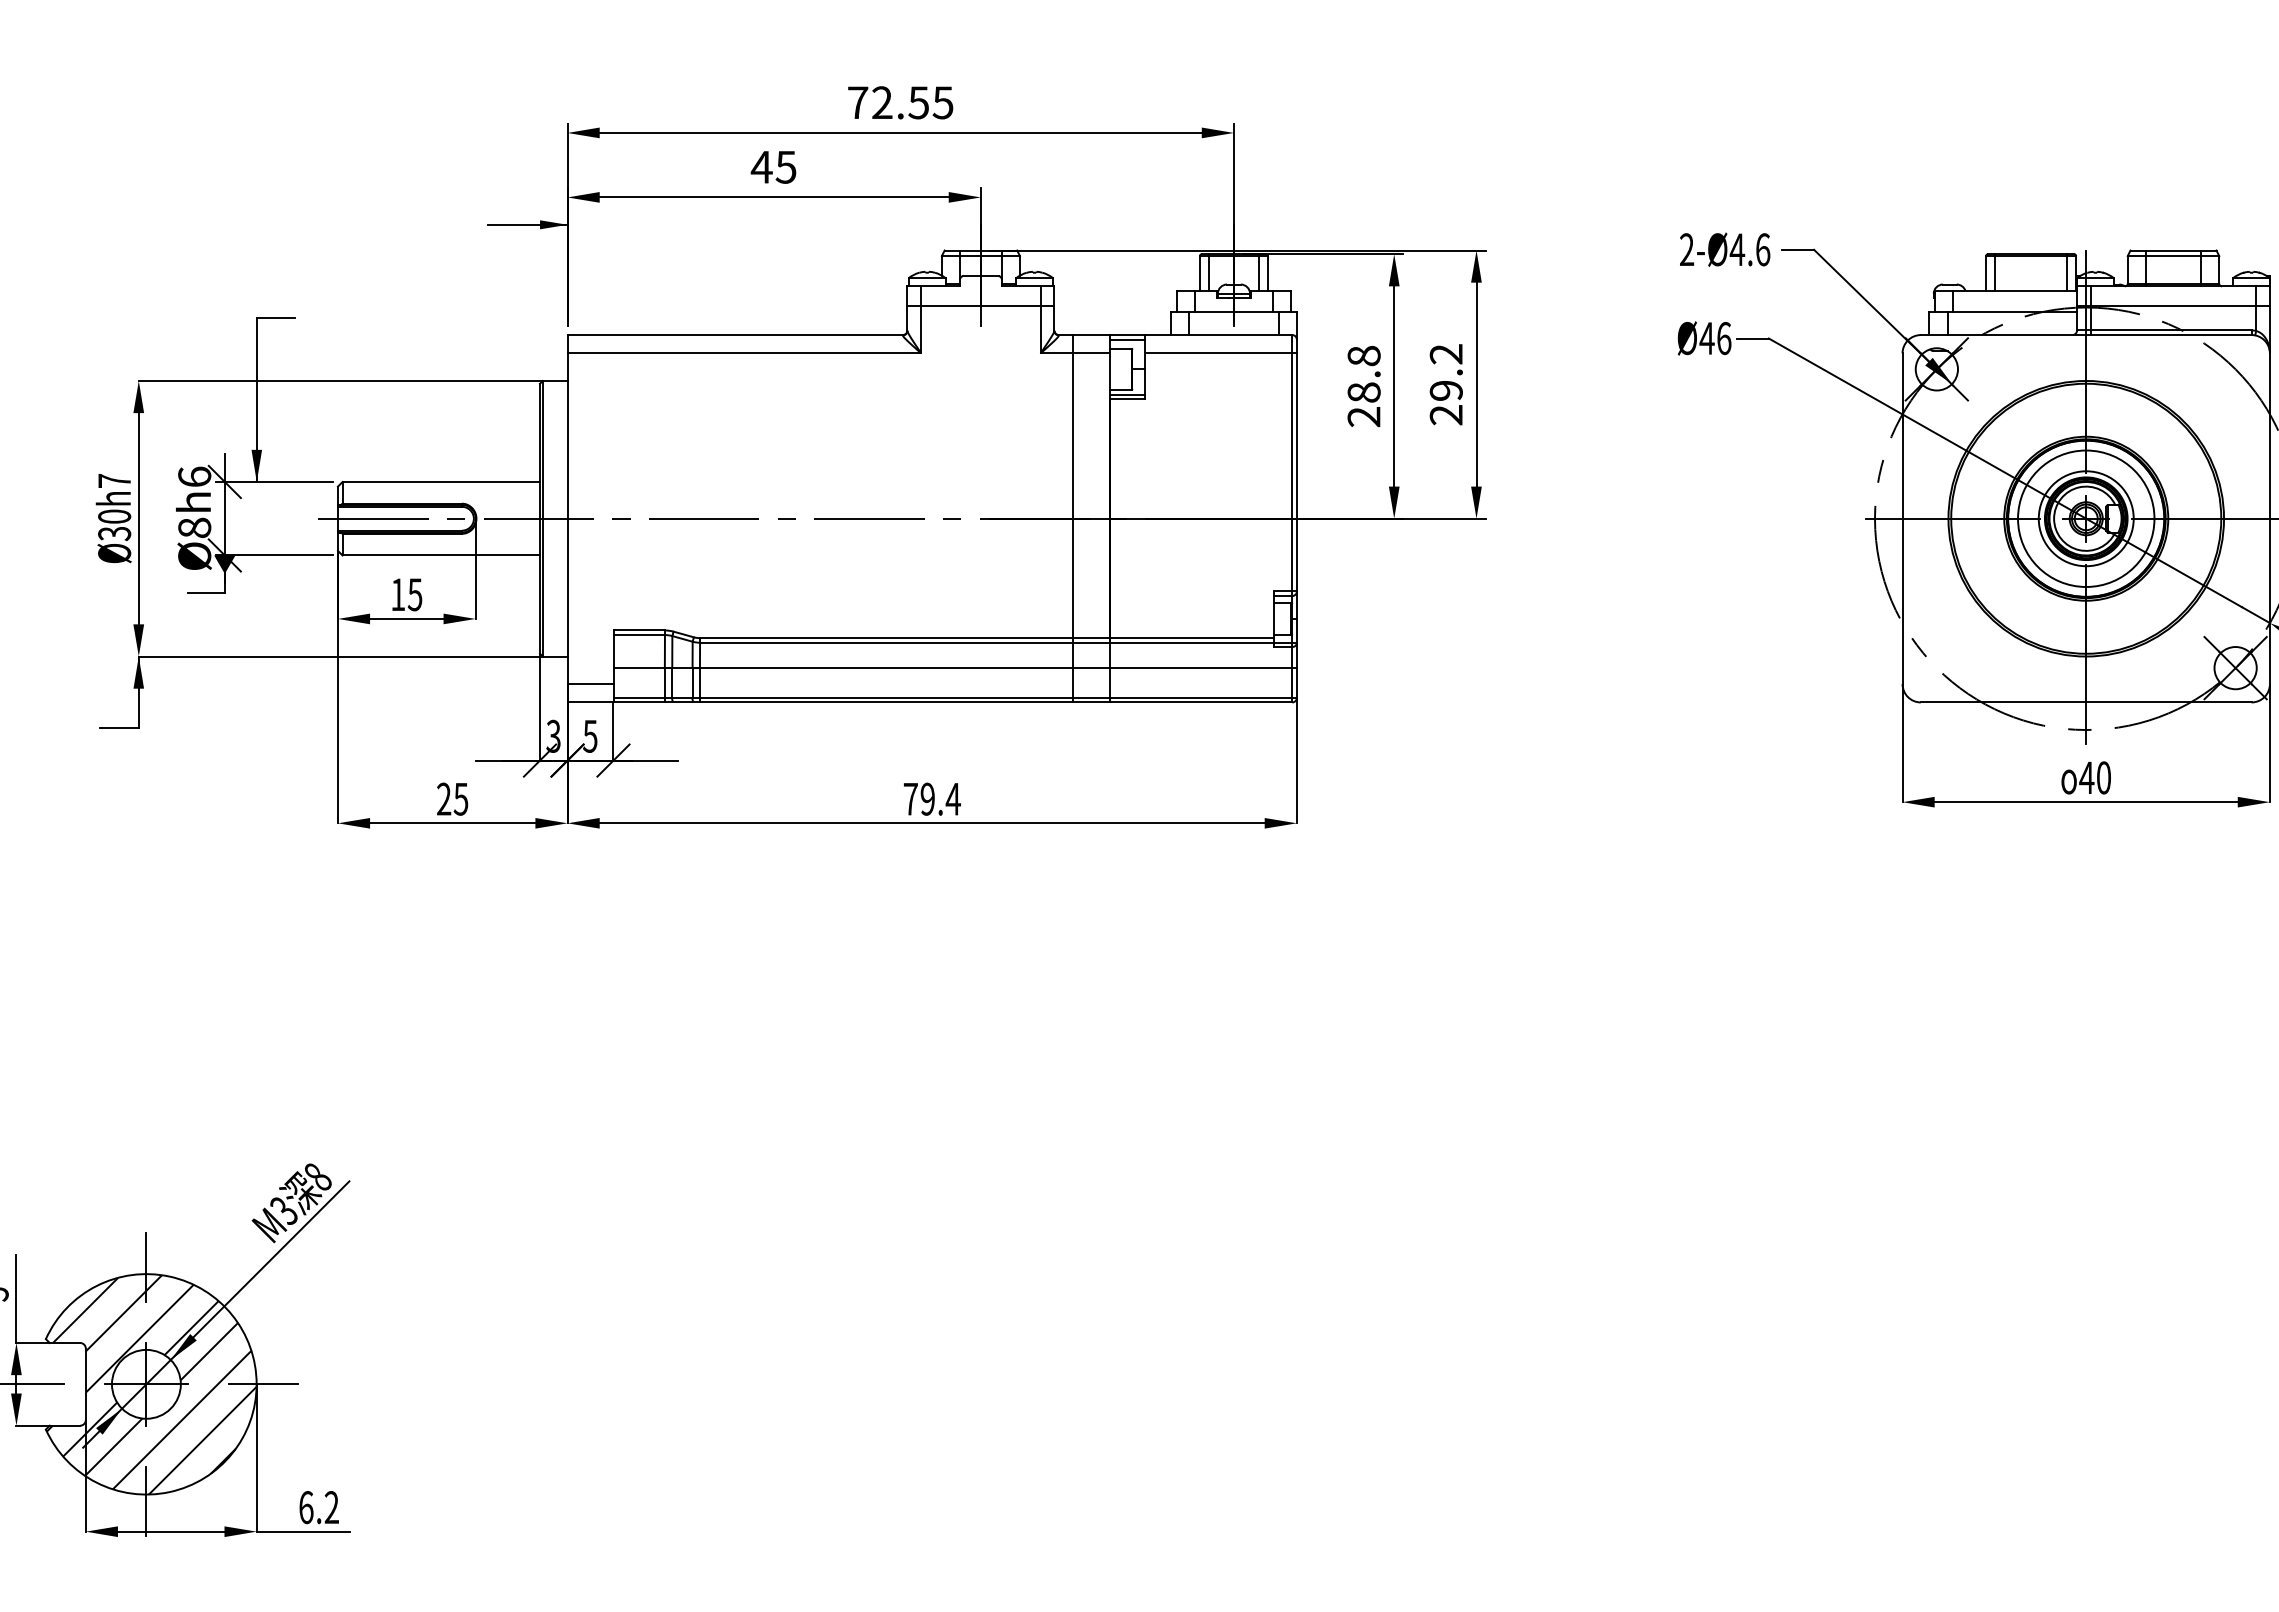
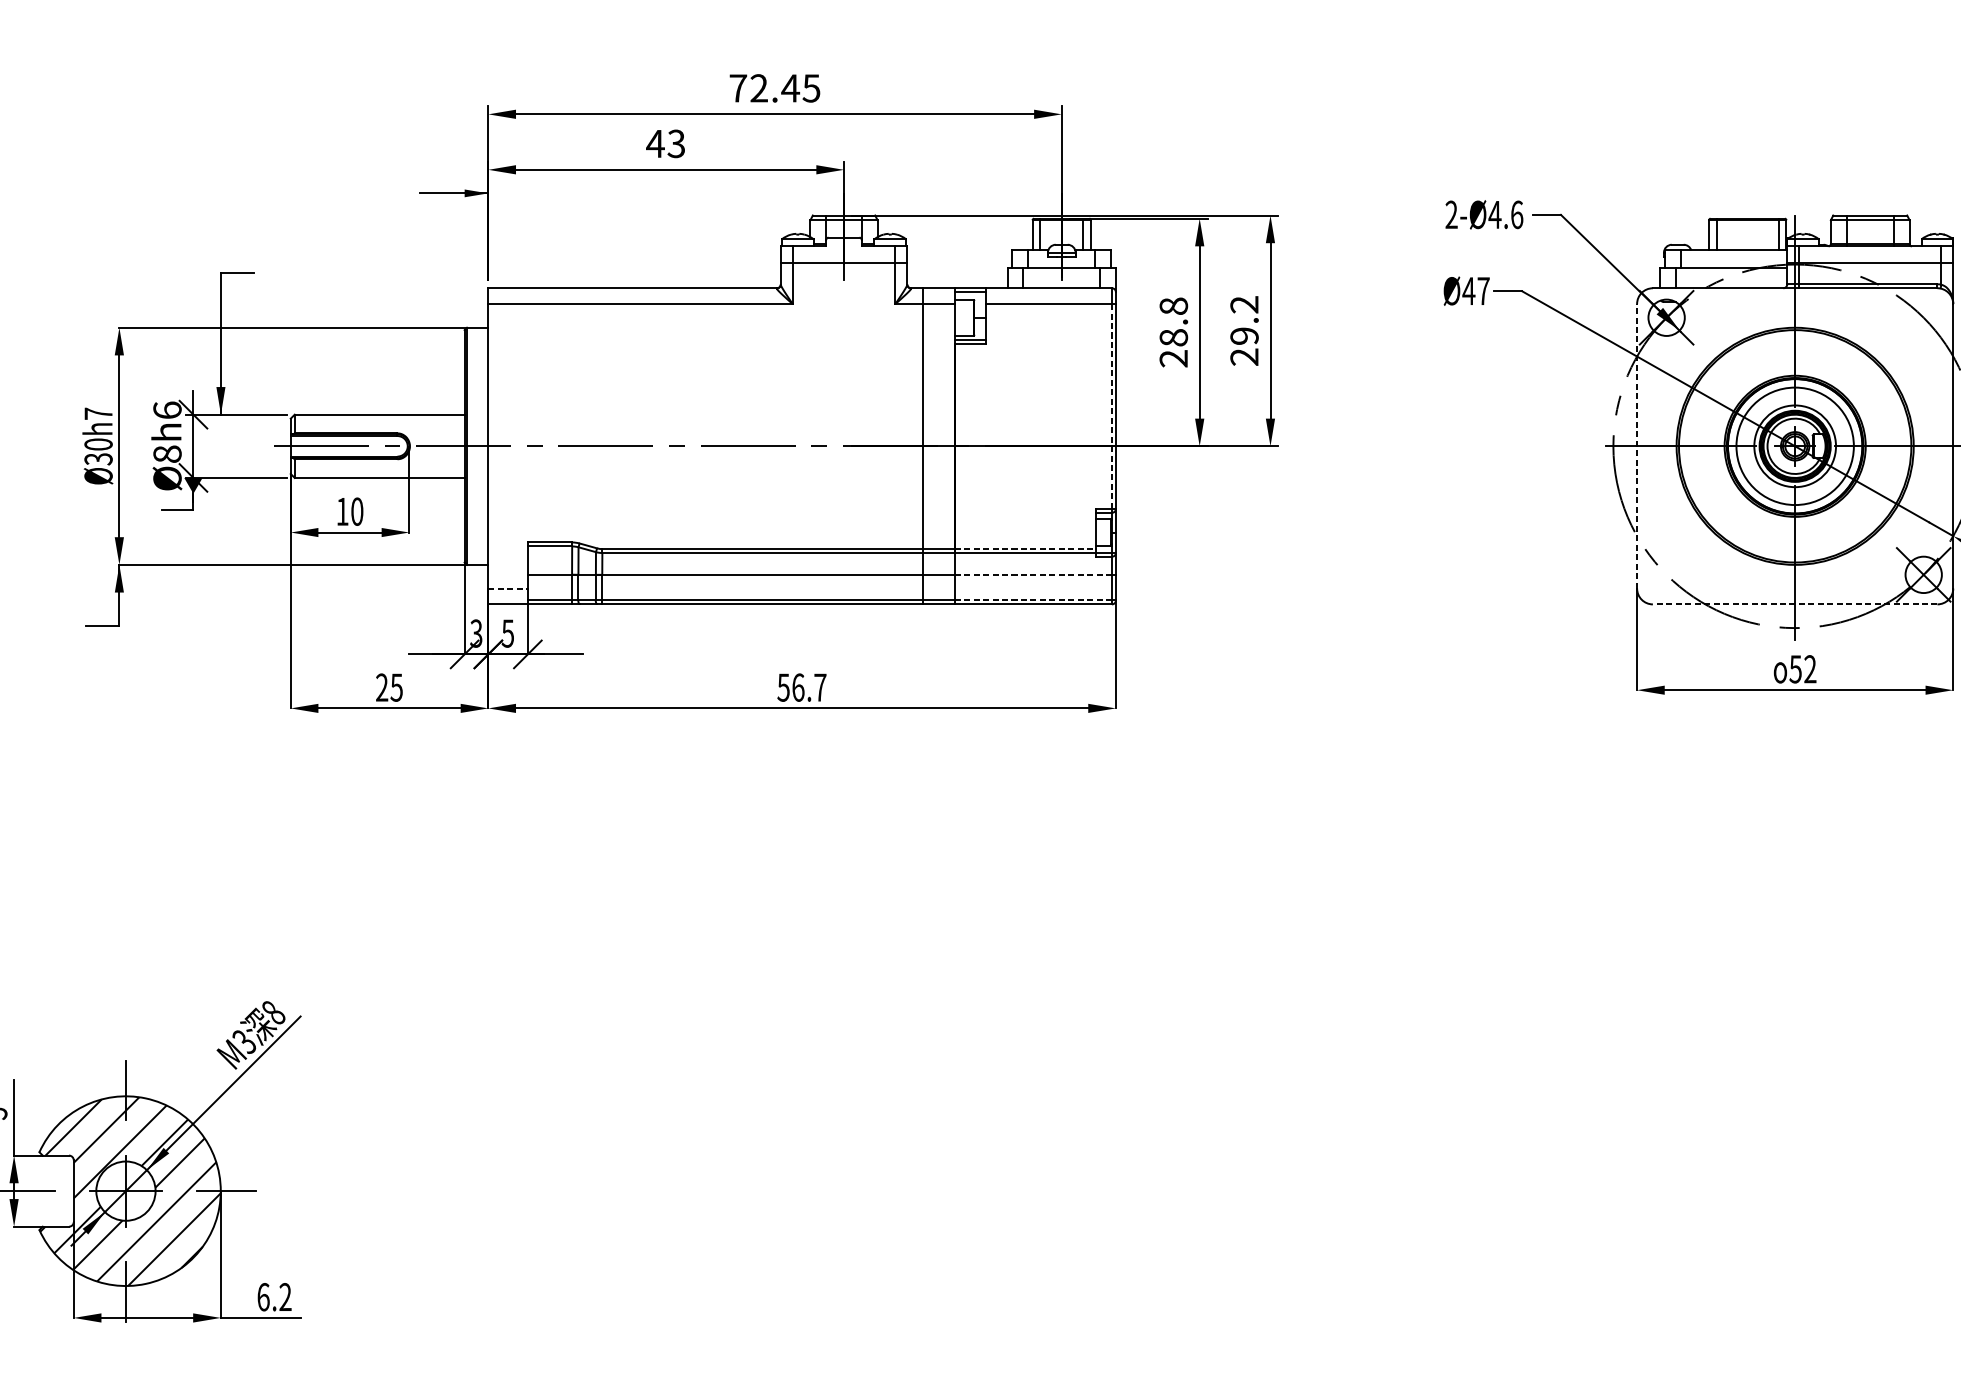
text: (918, 102) -> (790, 88), 72.55 -> 72.45
text: (786, 166) -> (676, 143), 45 -> 43
text: (1724, 338) -> (1483, 291), Ø46 -> Ø47
line: (1292, 471) -> (1112, 405), solid -> dashed
line: (1902, 518) -> (1637, 446), solid -> dashed
text: (414, 594) -> (356, 511), 15 -> 10
line: (1192, 638) -> (1026, 549), solid -> dashed
line: (1201, 668) -> (1033, 575), solid -> dashed
line: (590, 684) -> (508, 588), solid -> dashed
line: (1201, 697) -> (1033, 600), solid -> dashed
line: (2085, 702) -> (1794, 604), solid -> dashed
text: (2094, 777) -> (1802, 668), 40 -> 52
text: (931, 798) -> (801, 687), 79.4 -> 56.7

